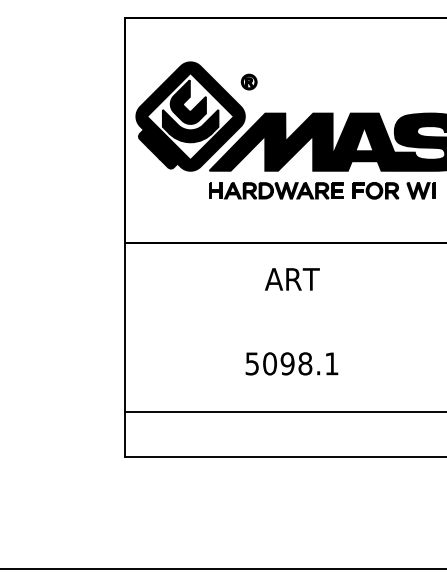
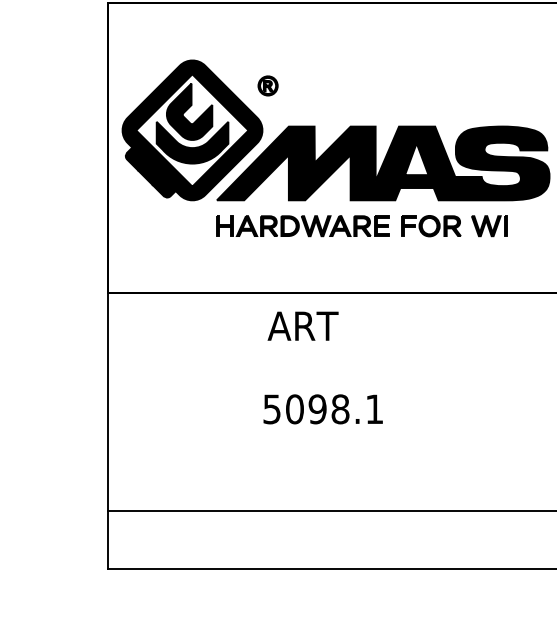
text: (292, 279) -> (303, 326), moved
text: (291, 363) -> (322, 408), moved

